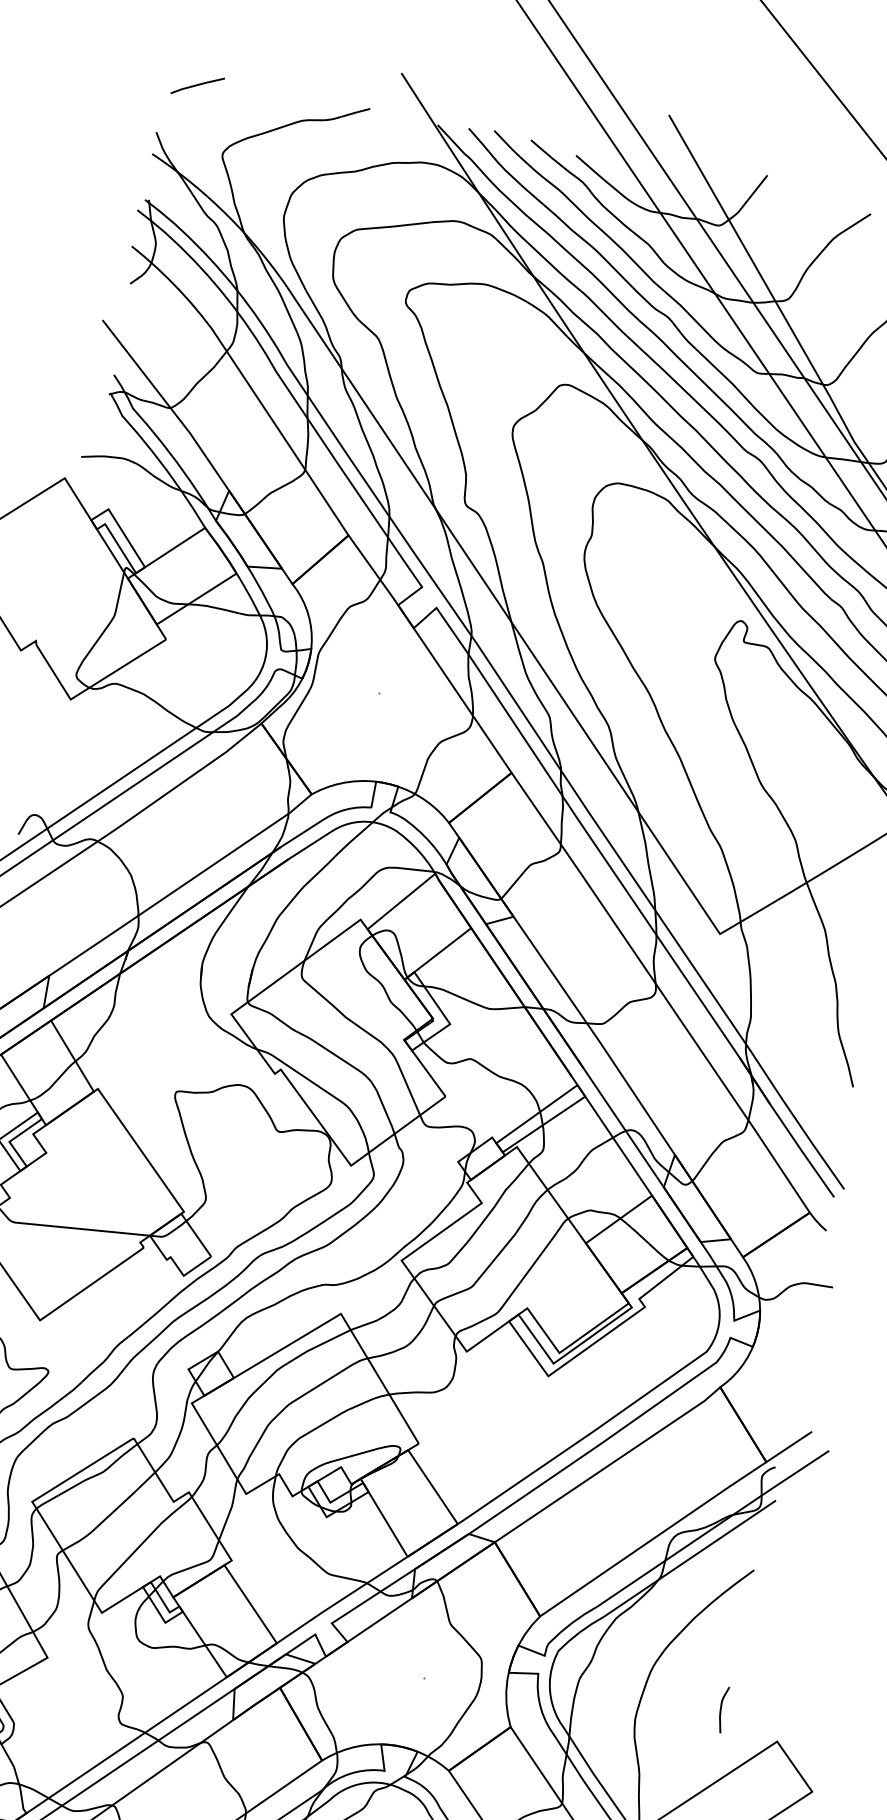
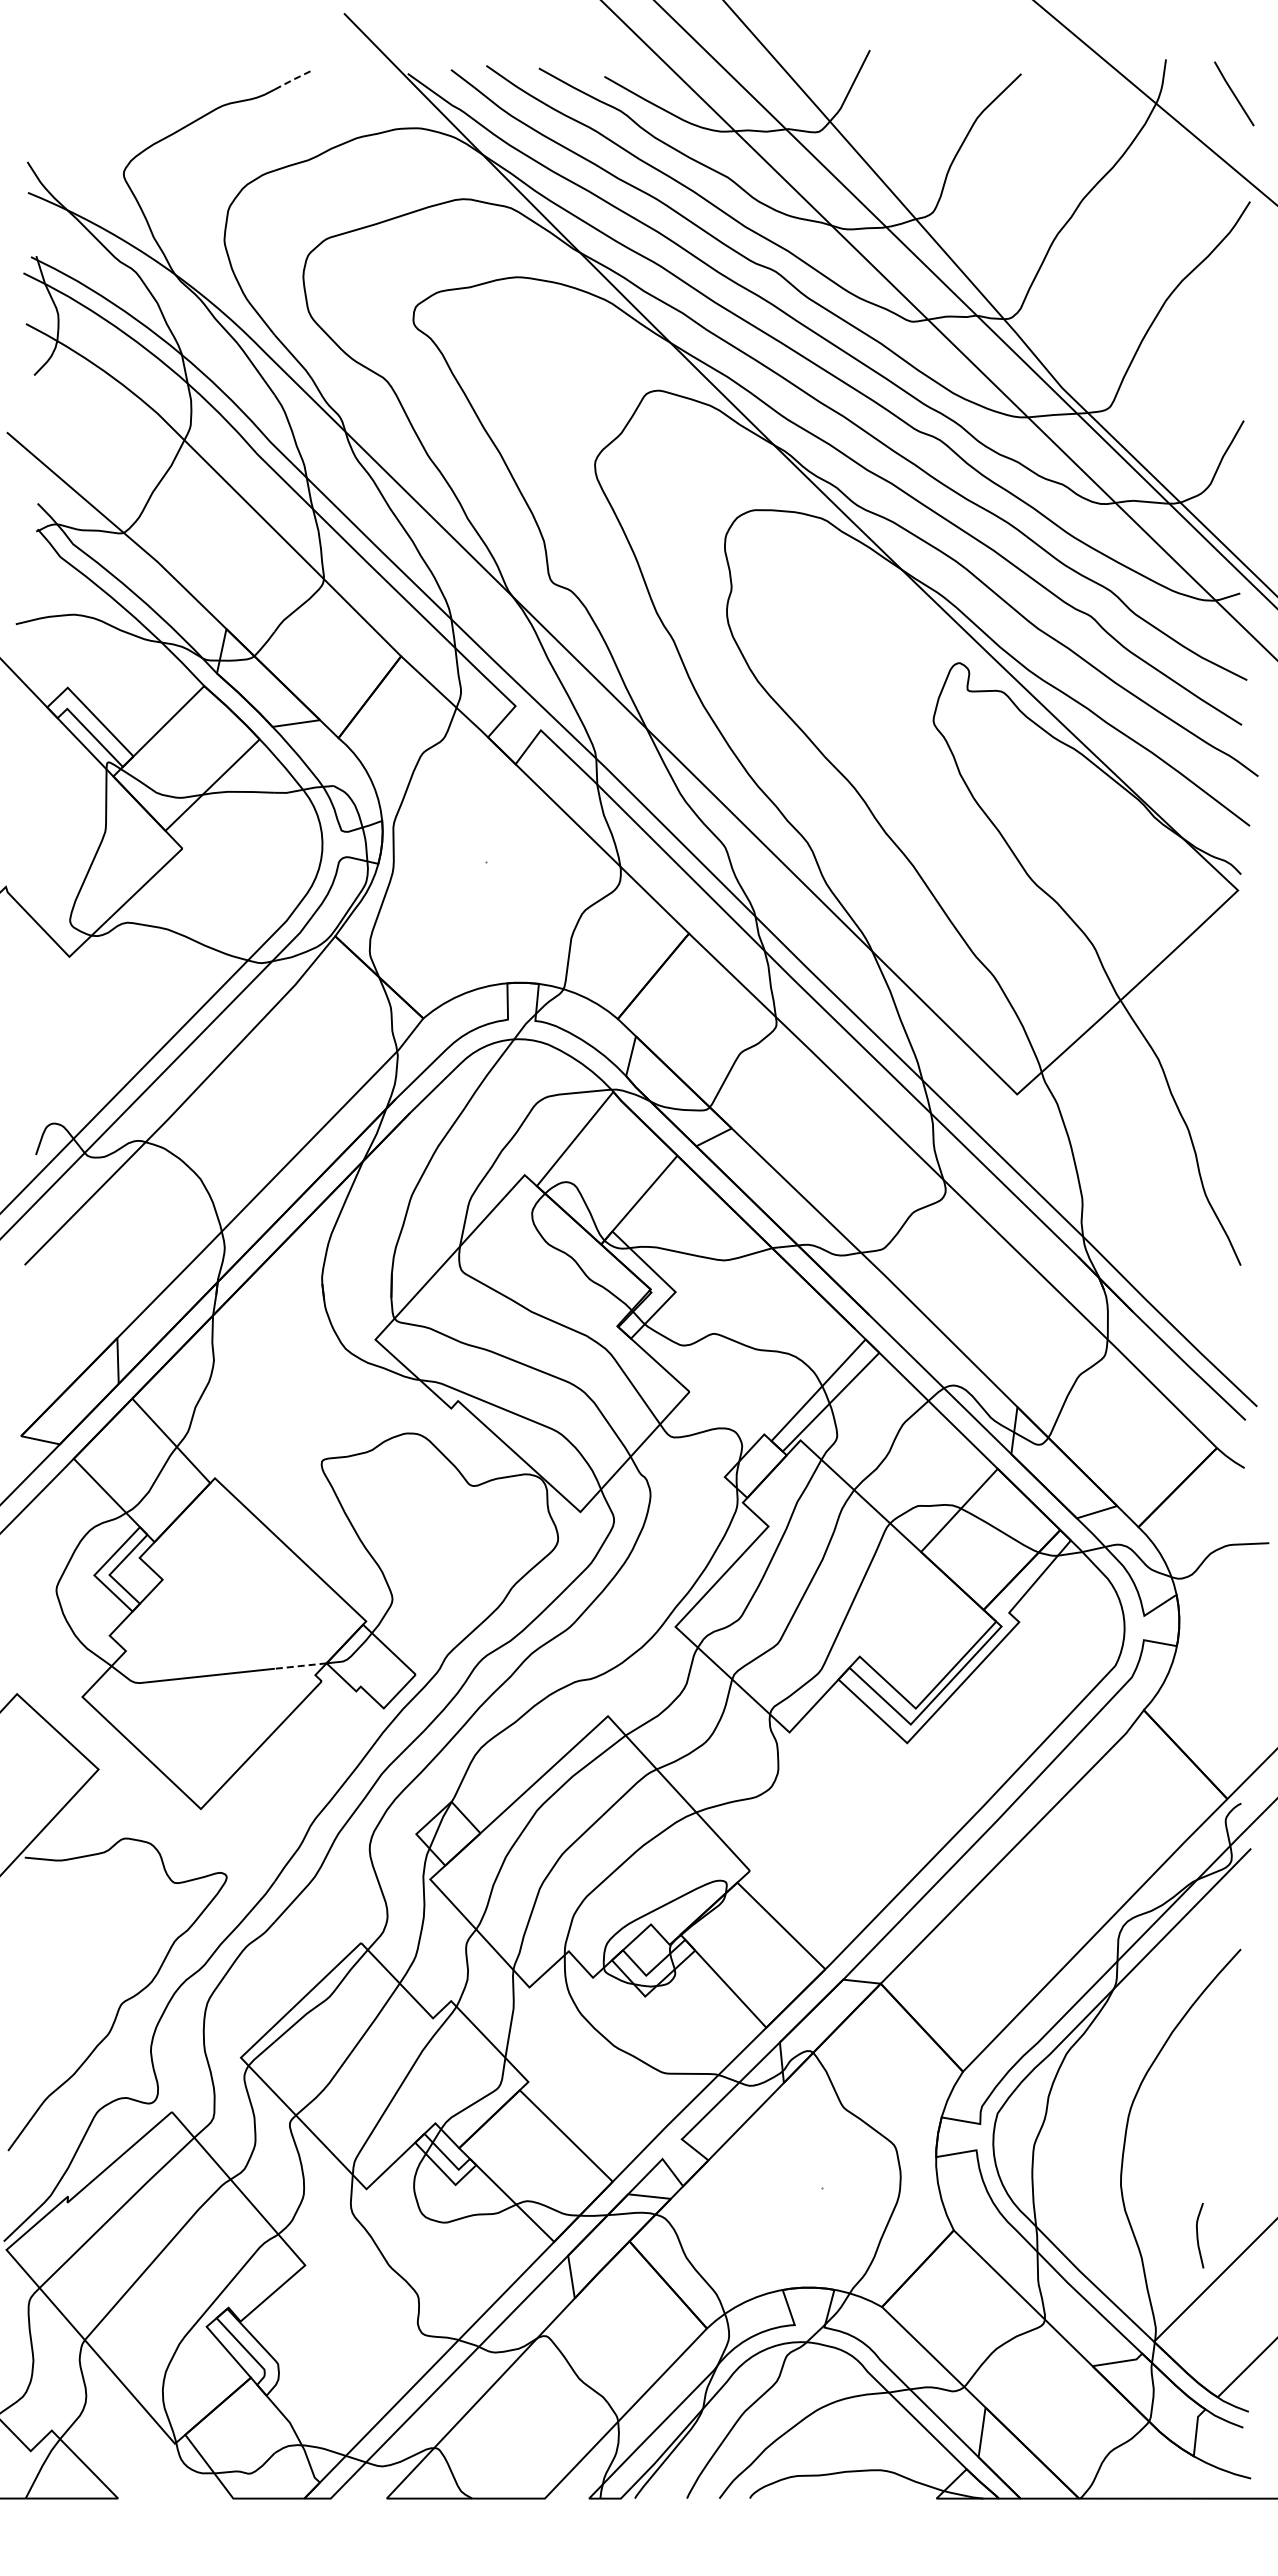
line: (197, 85) -> (70, 87), removed
line: (356, 112) -> (293, 79), solid -> dashed
line: (131, 1234) -> (300, 1666), solid -> dashed
curve: (721, 1709) -> (1198, 2235), moved

